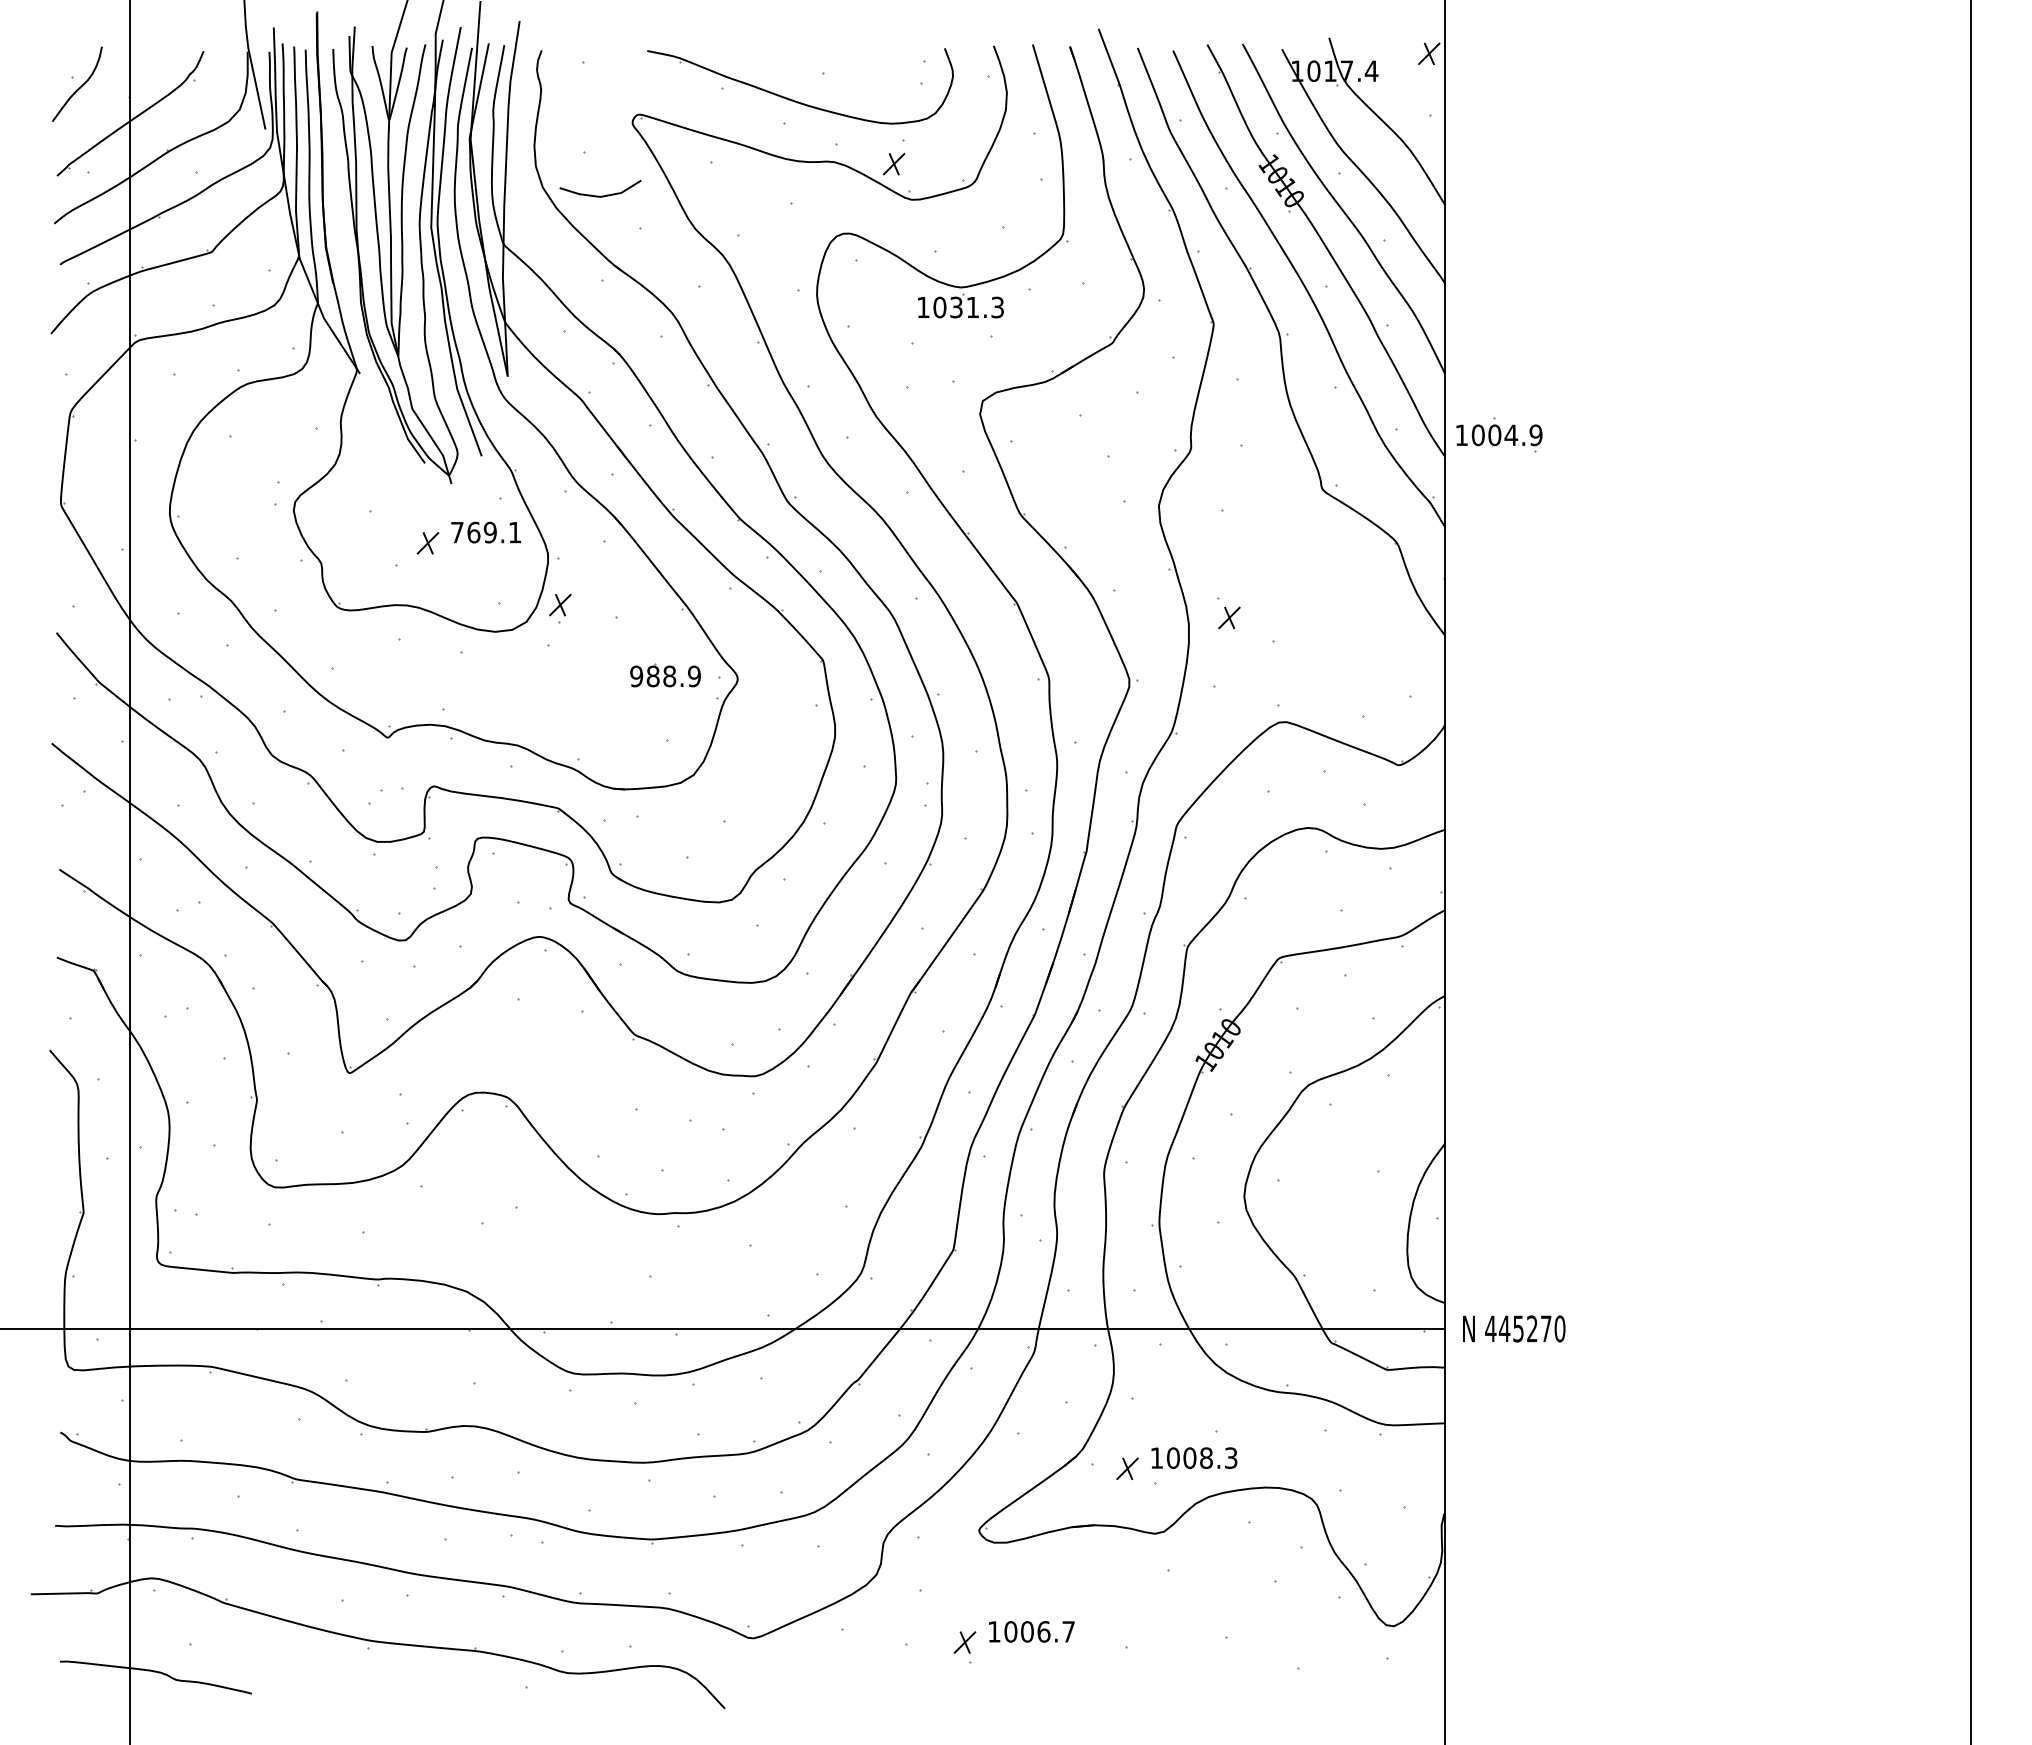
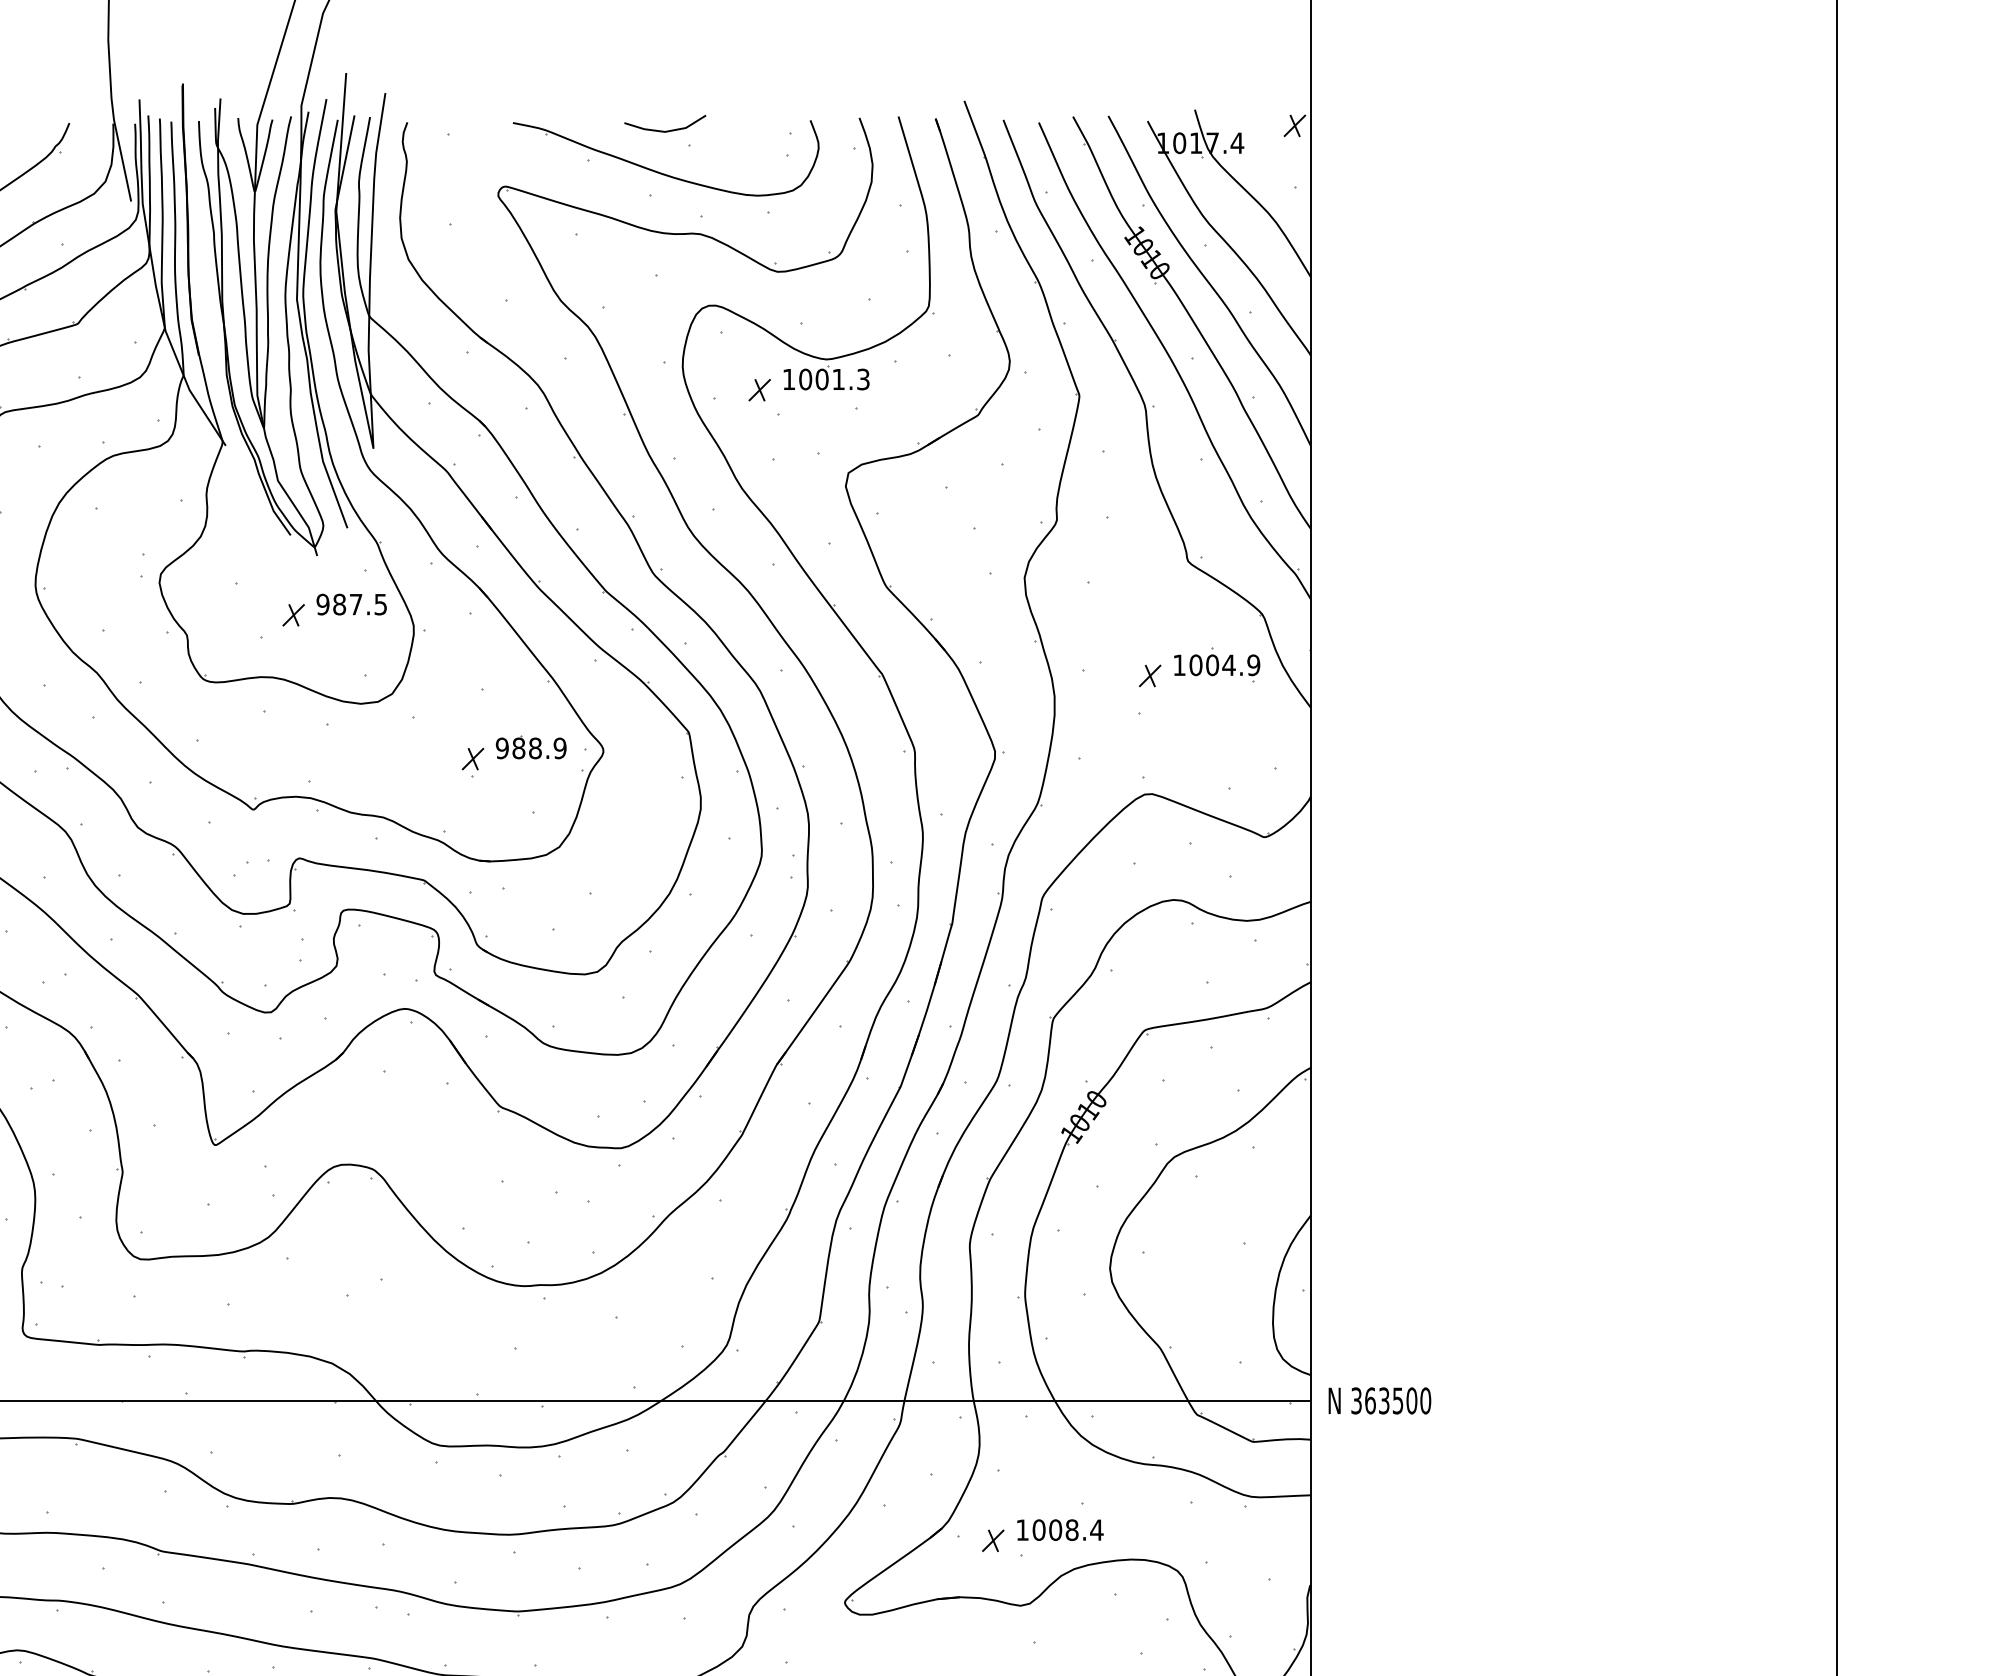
part: (893, 164) -> (759, 390), moved
line: (599, 195) -> (664, 130), moved
text: (956, 307) -> (822, 379), 1031.3 -> 1001.3
part: (1499, 434) -> (1217, 664), moved
text: (485, 532) -> (351, 604), 769.1 -> 987.5
part: (560, 608) -> (473, 762), moved
part: (1229, 617) -> (1150, 675), moved
text: (1518, 1328) -> (1384, 1400), 445270 -> 363500
text: (1230, 1457) -> (1096, 1529), 1008.3 -> 1008.4

